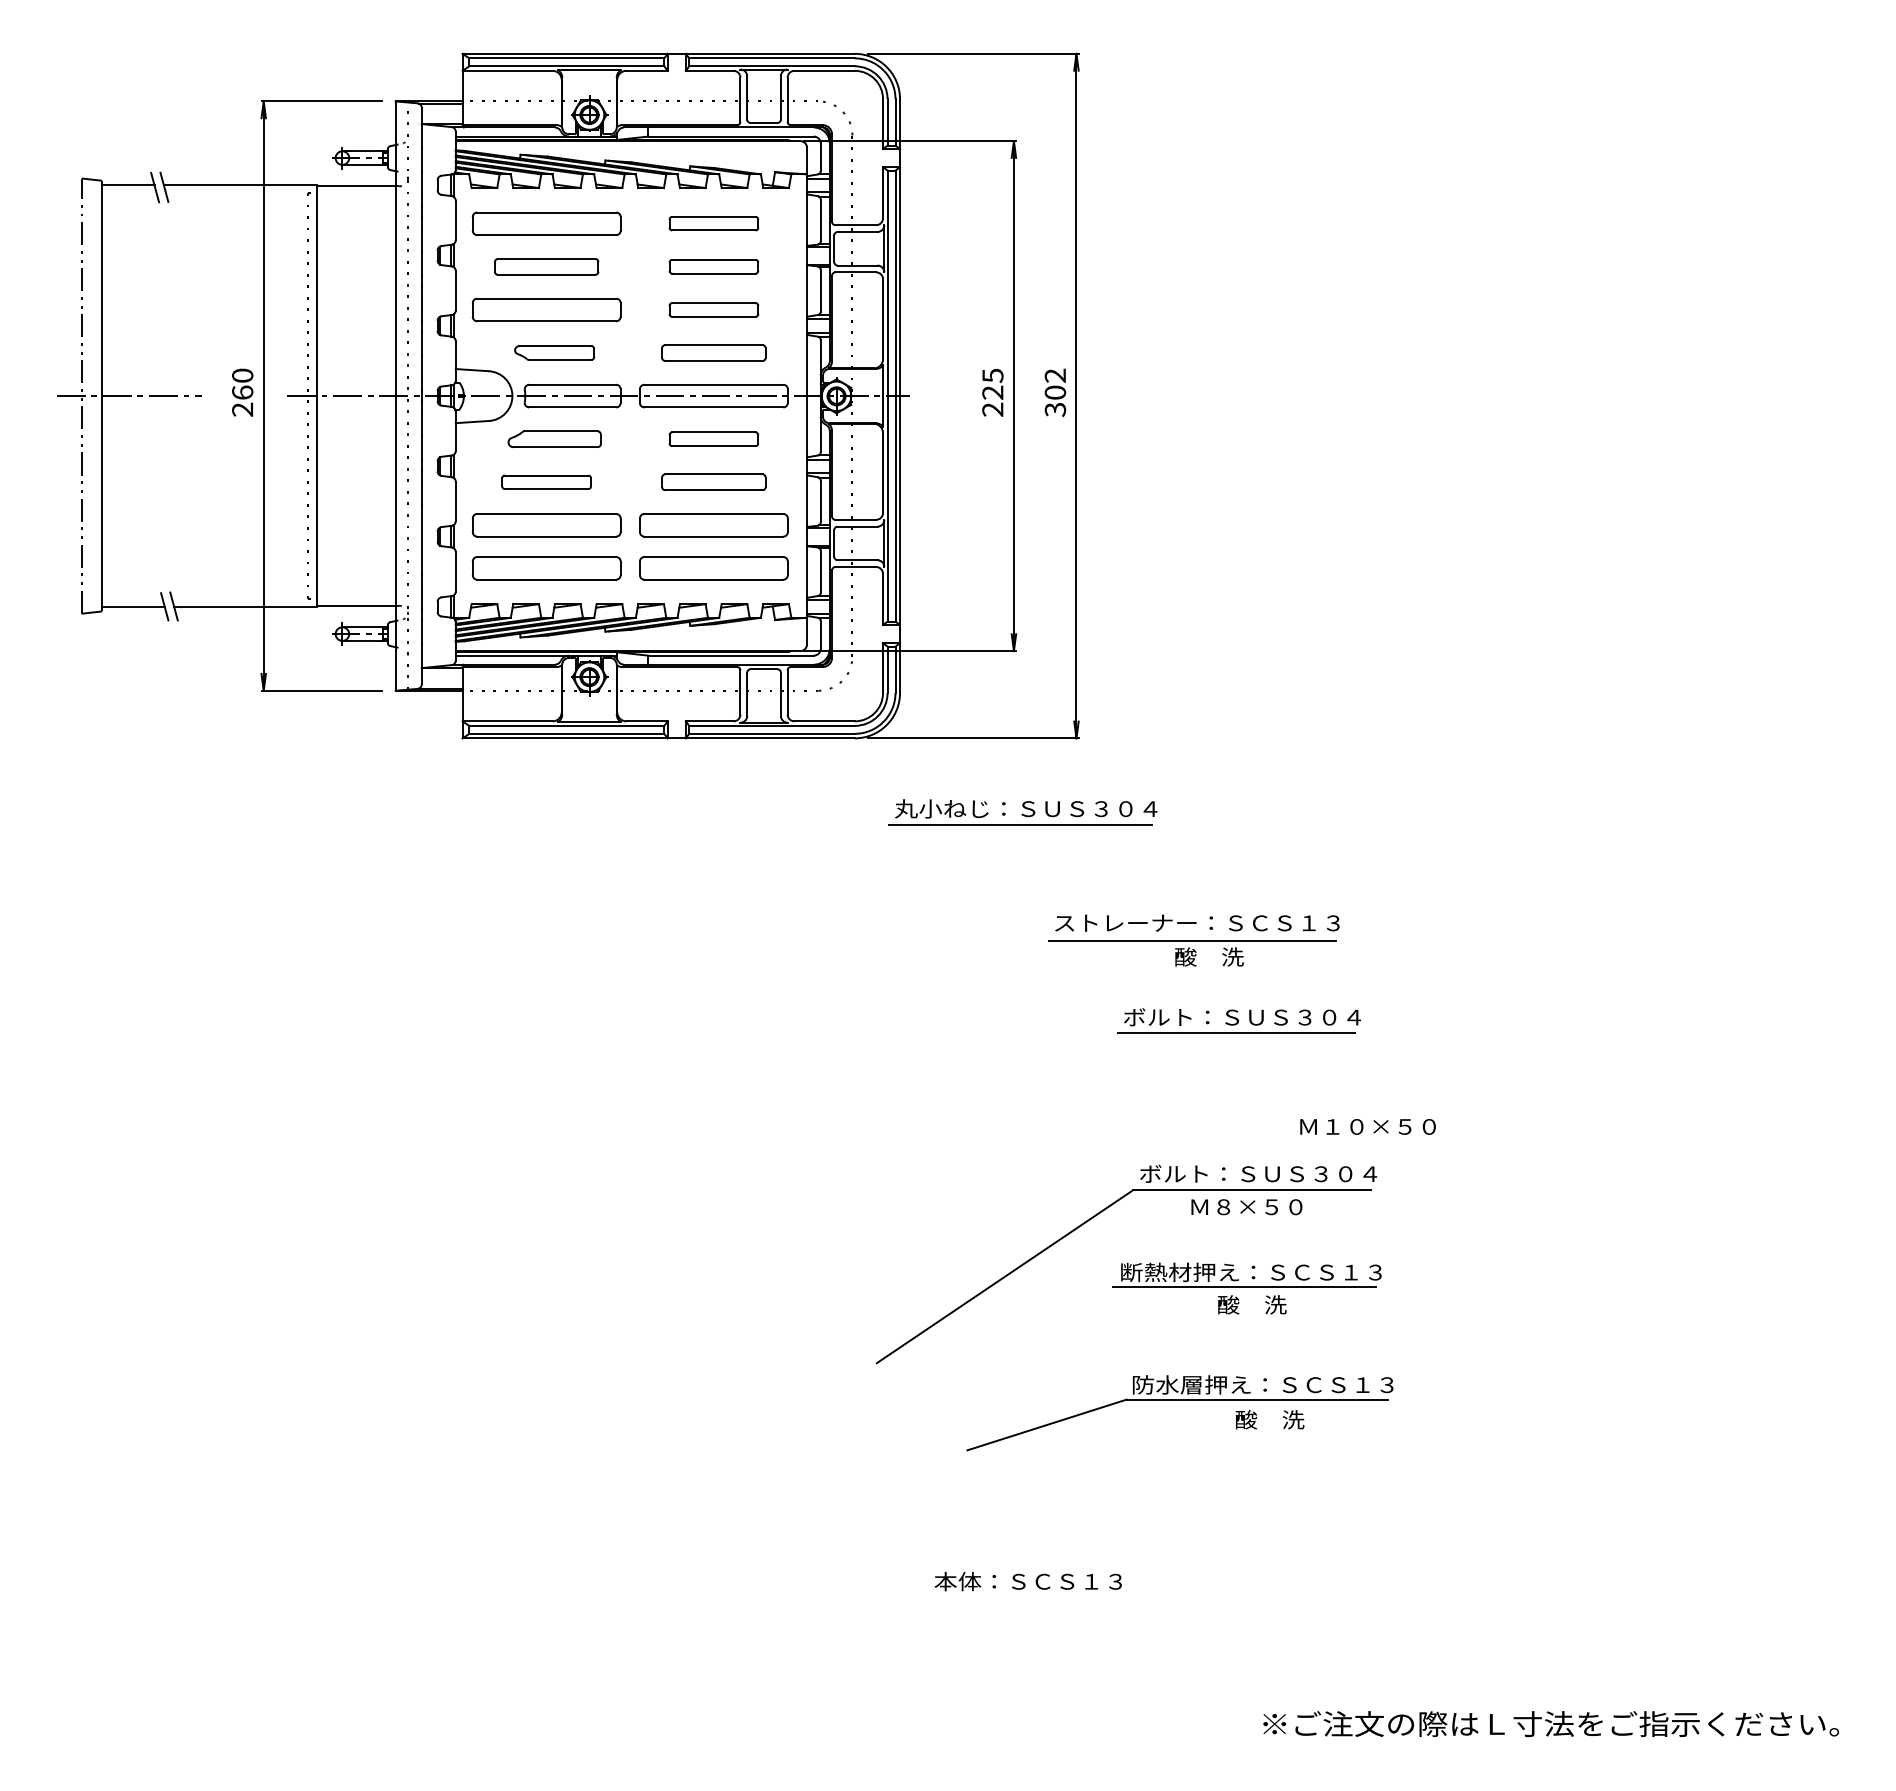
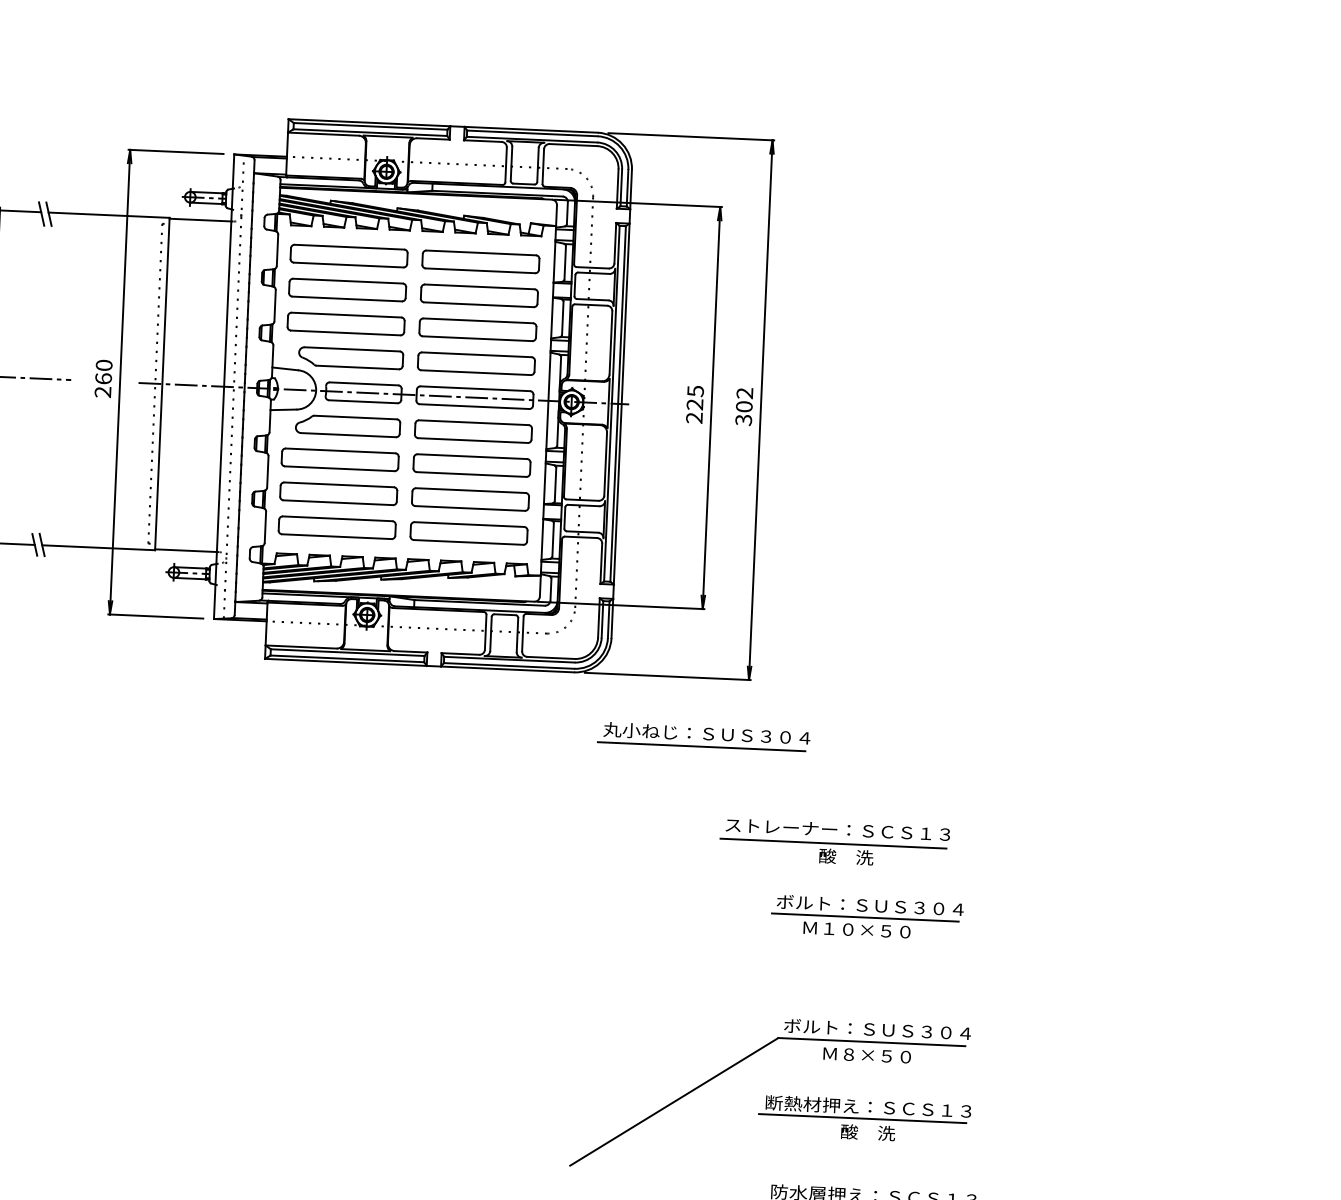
part: (713, 223) -> (480, 261), size x1.67
part: (546, 266) -> (347, 289), size x1.43
part: (713, 266) -> (479, 295), size x1.67
part: (713, 309) -> (477, 329), size x1.67
part: (554, 352) -> (350, 357), size x1.67
part: (713, 352) -> (476, 363), size x1.43
part: (554, 439) -> (347, 426), size x1.43
part: (713, 439) -> (473, 431), size x1.67
part: (546, 482) -> (340, 460), size x1.67
part: (713, 482) -> (471, 465), size x1.43
text: (1367, 1126) -> (856, 929), moved

